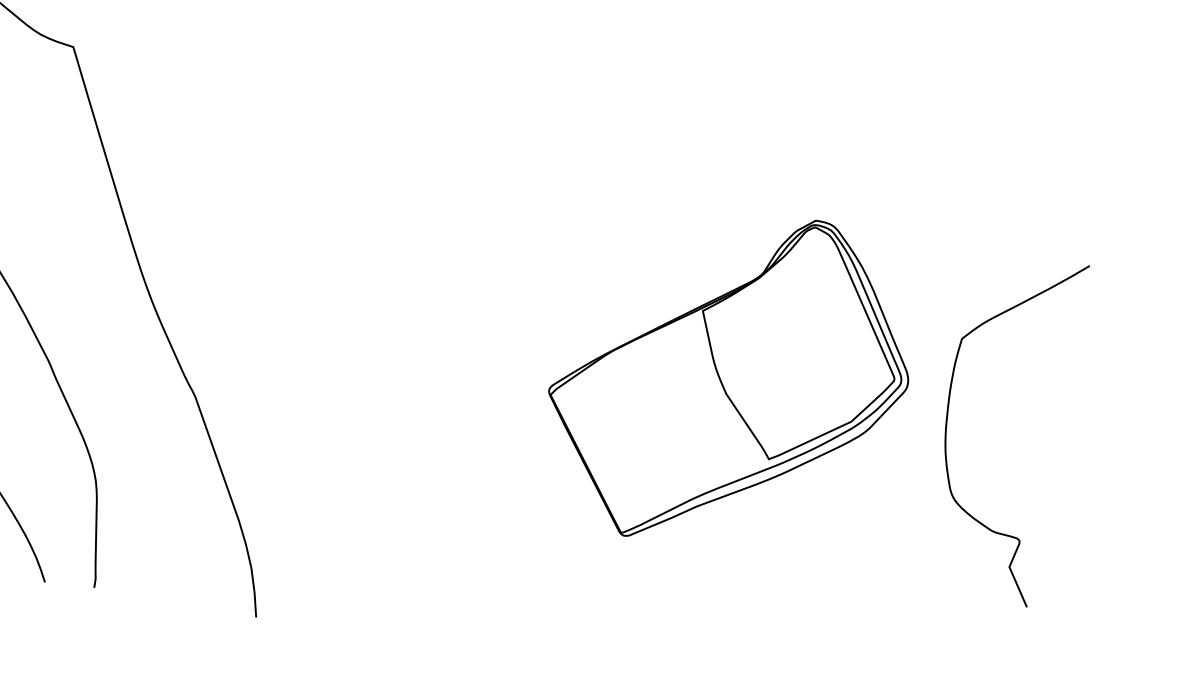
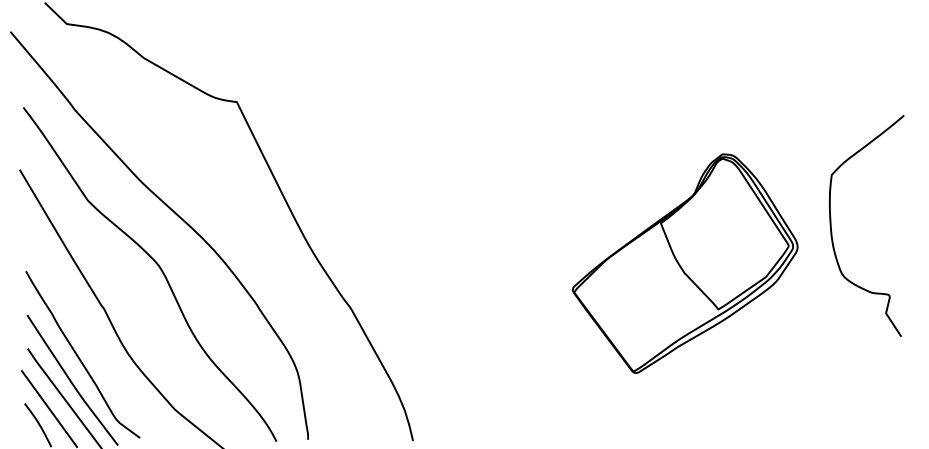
part: (730, 379) -> (685, 263), moved
curve: (948, 426) -> (832, 231), moved

